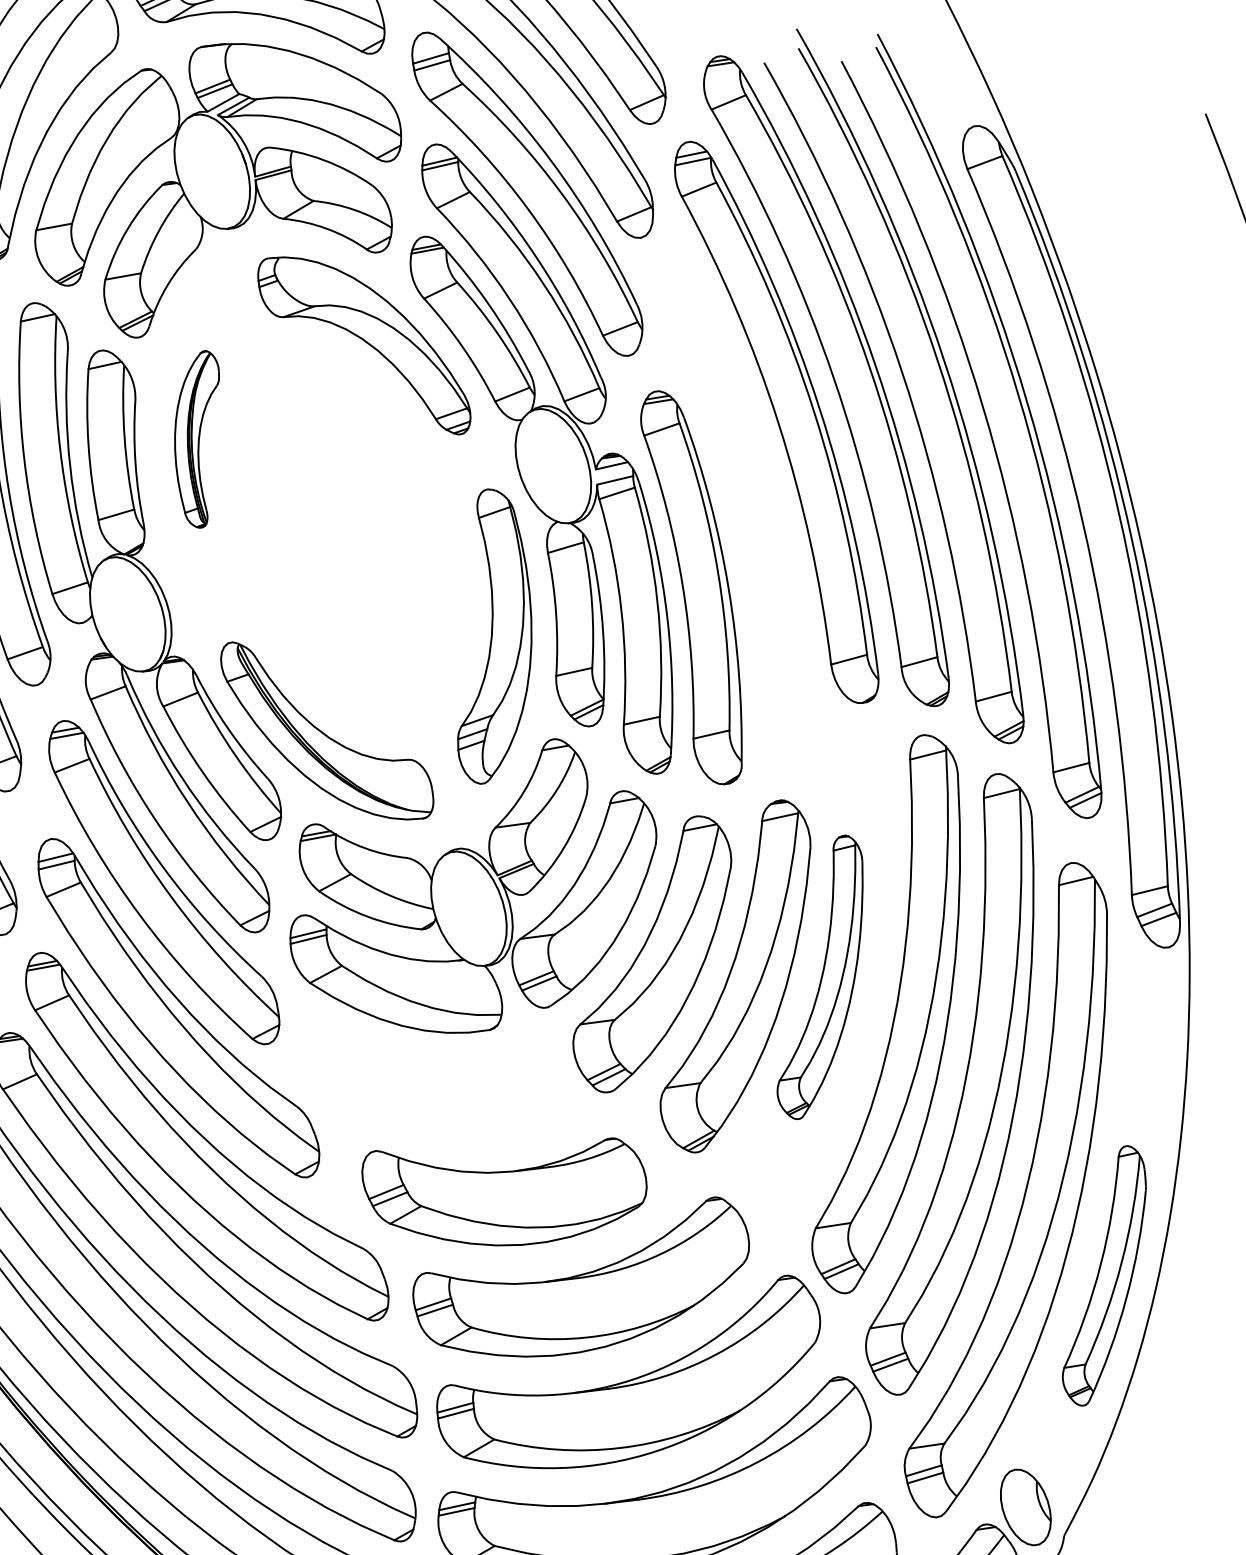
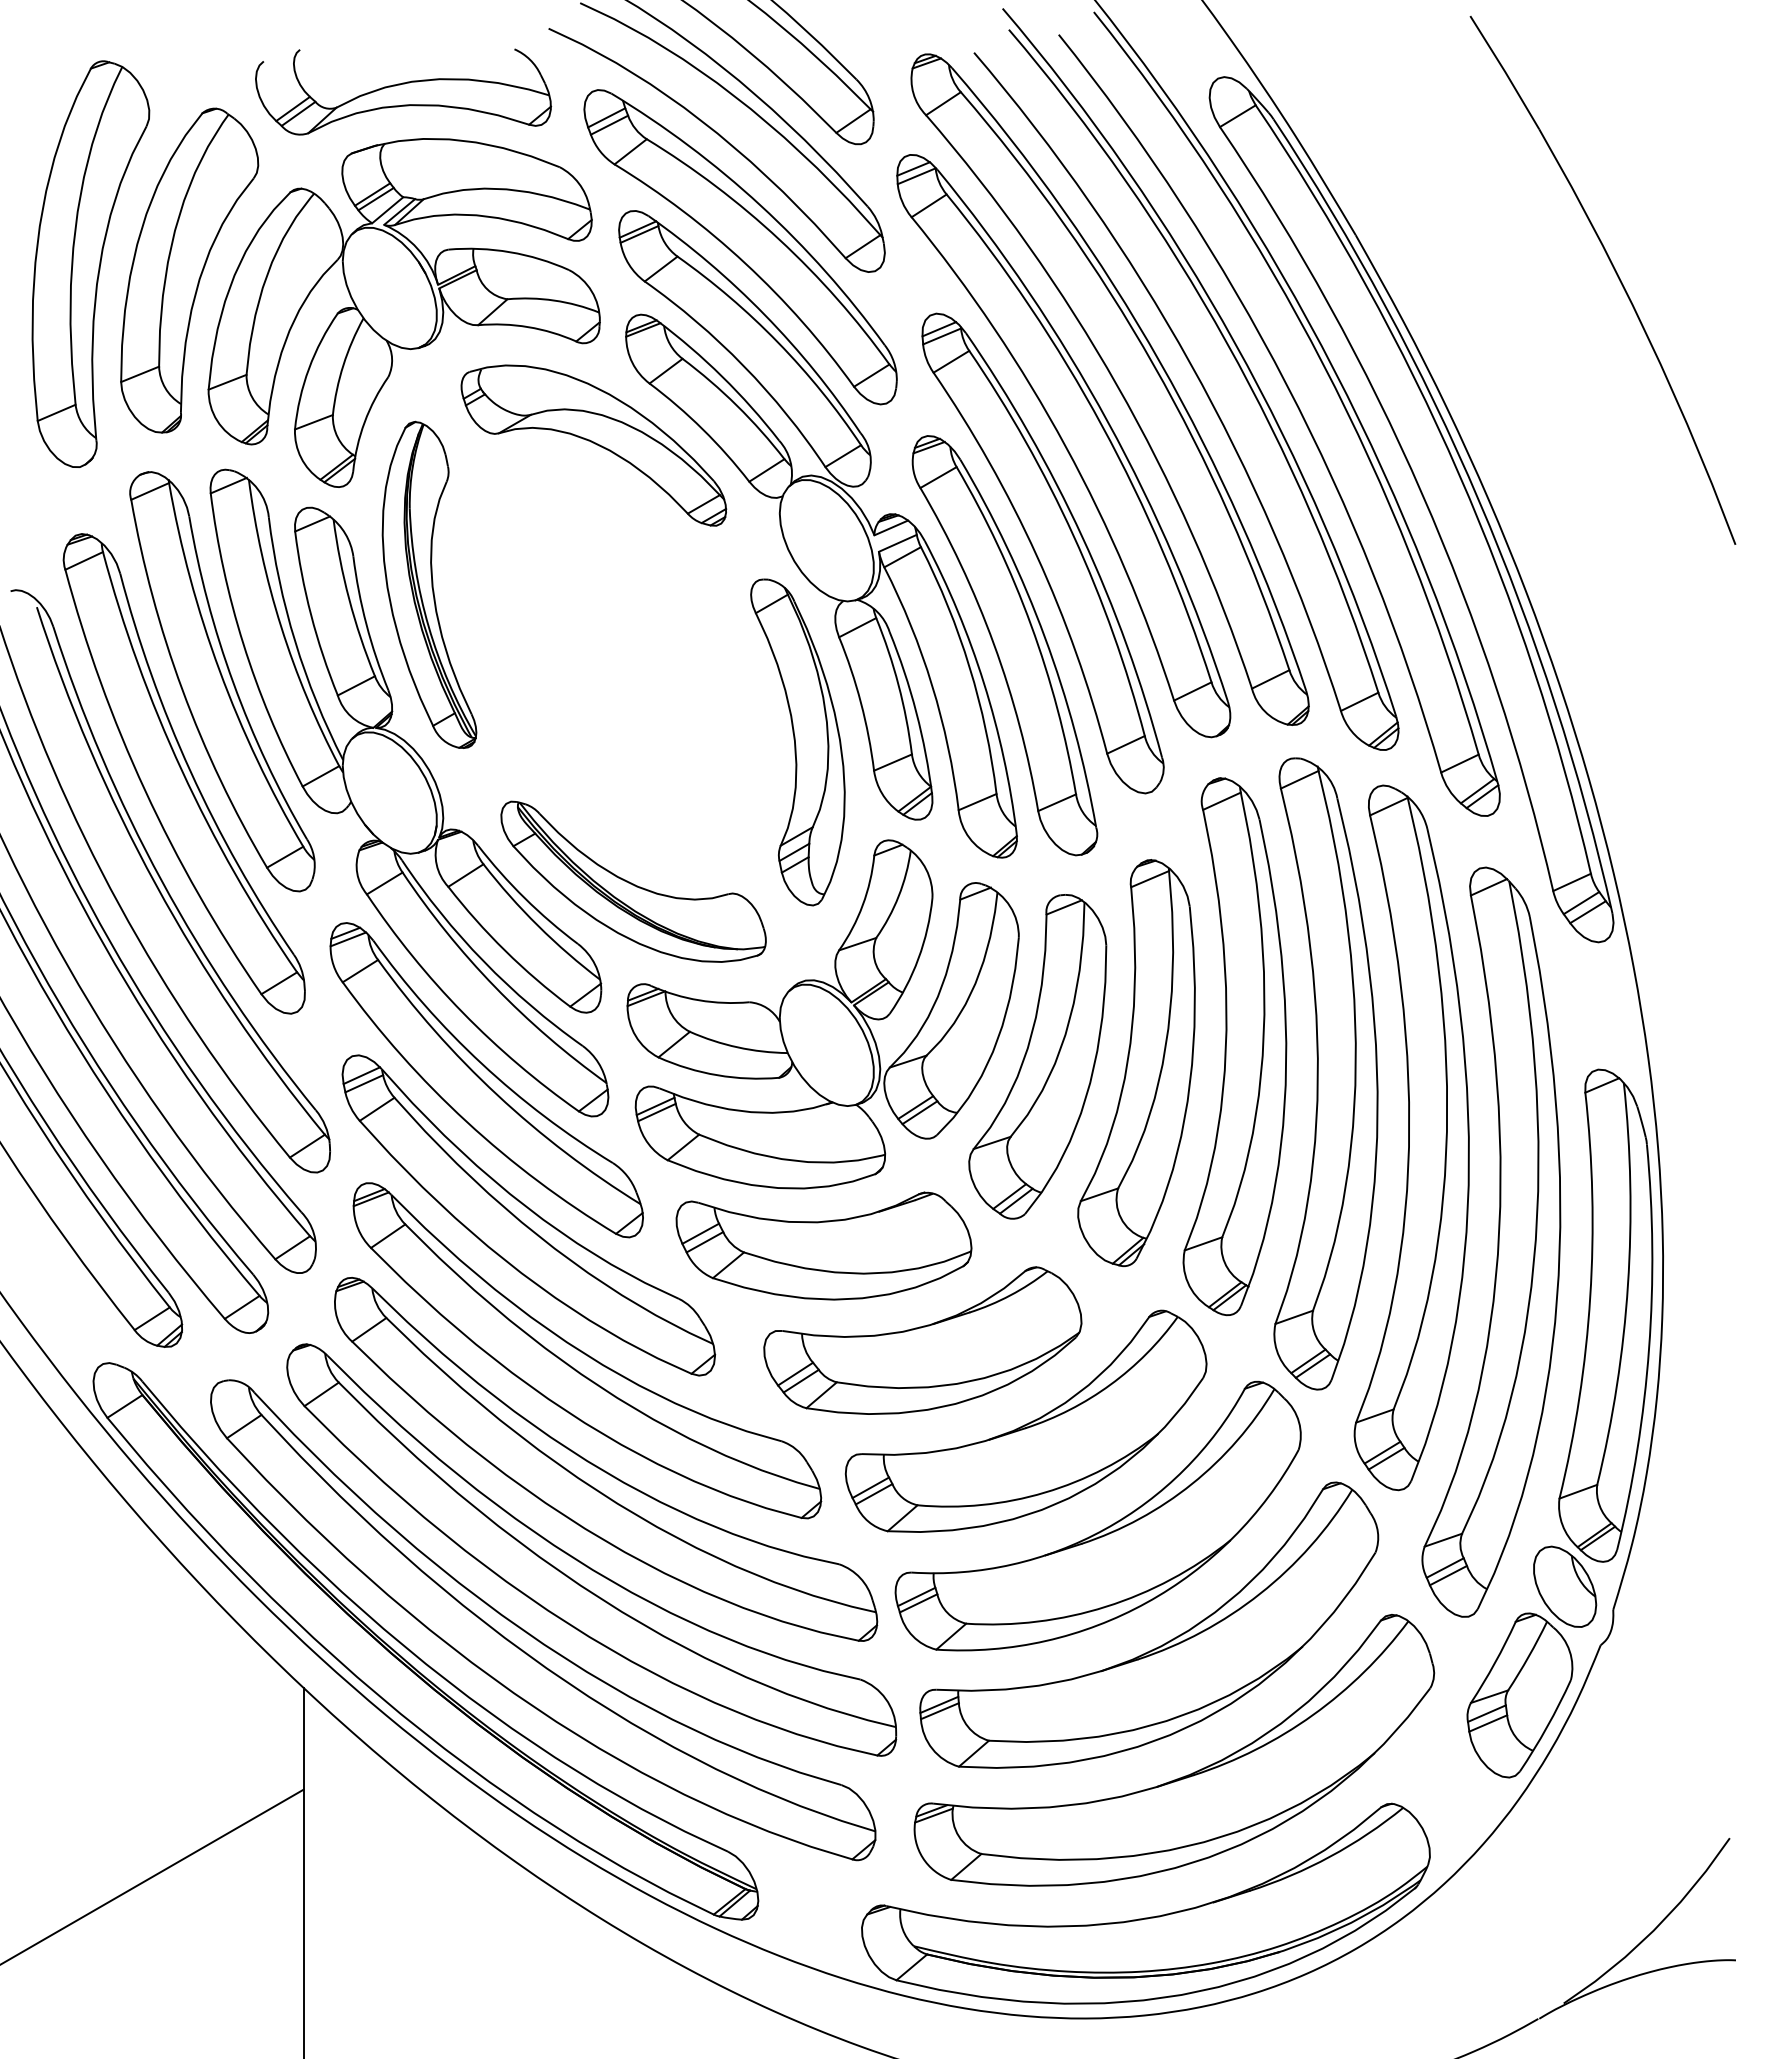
part: (197, 438) -> (429, 584), size x1.67
part: (740, 513) -> (1042, 553), added
part: (826, 978) -> (1234, 1046), size x1.67
part: (432, 1083) -> (823, 1245), added
part: (1106, 1276) -> (1605, 1315), size x1.67

